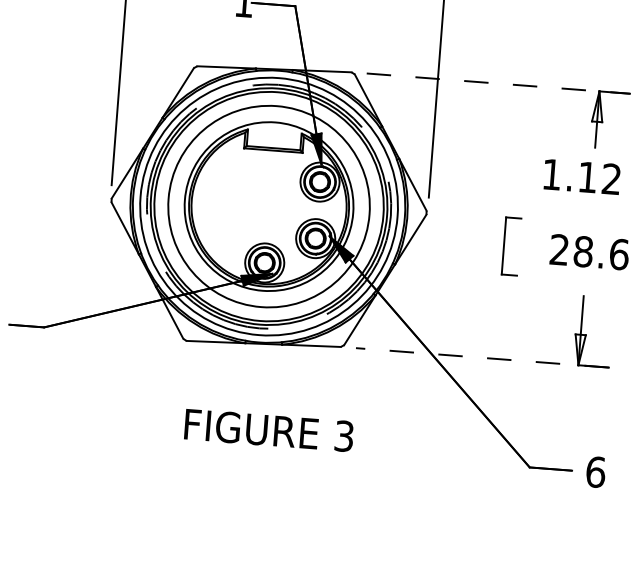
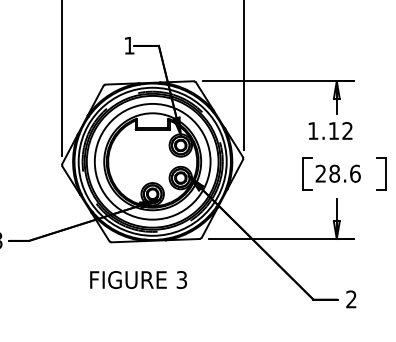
line: (498, 84) -> (278, 81), dashed -> solid
part: (511, 245) -> (307, 173), moved
line: (482, 357) -> (281, 238), dashed -> solid
text: (269, 429) -> (138, 279), moved
text: (595, 472) -> (351, 299), 6 -> 2

